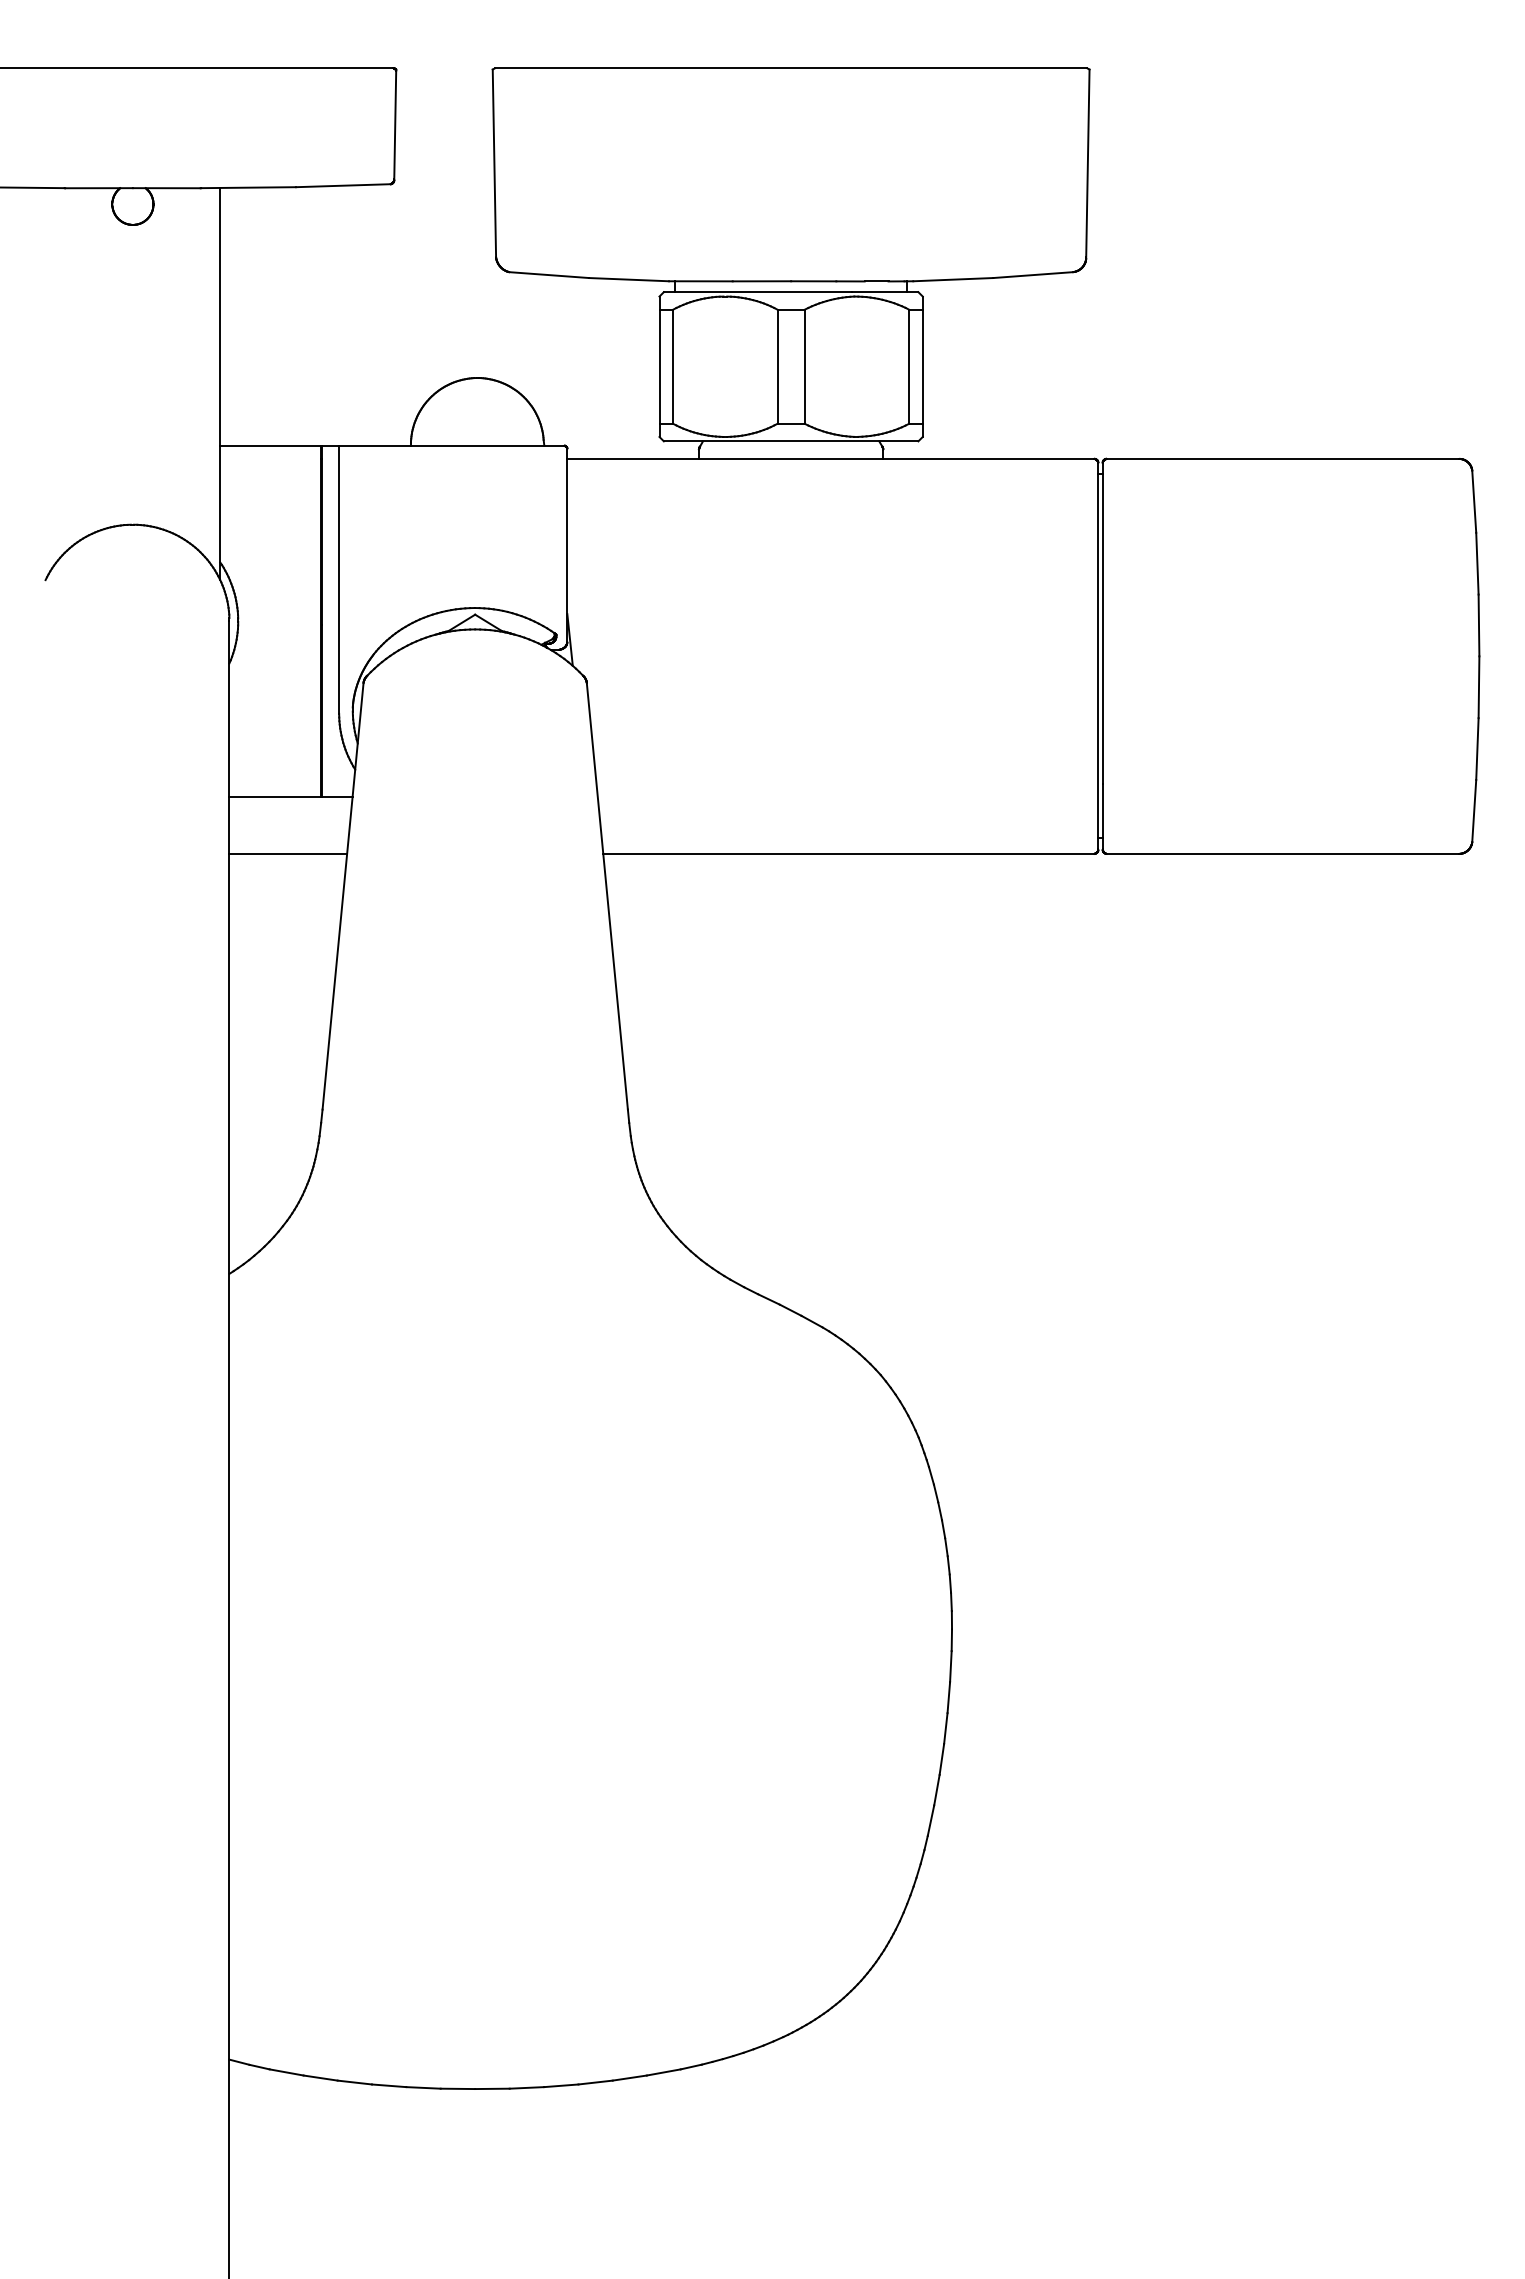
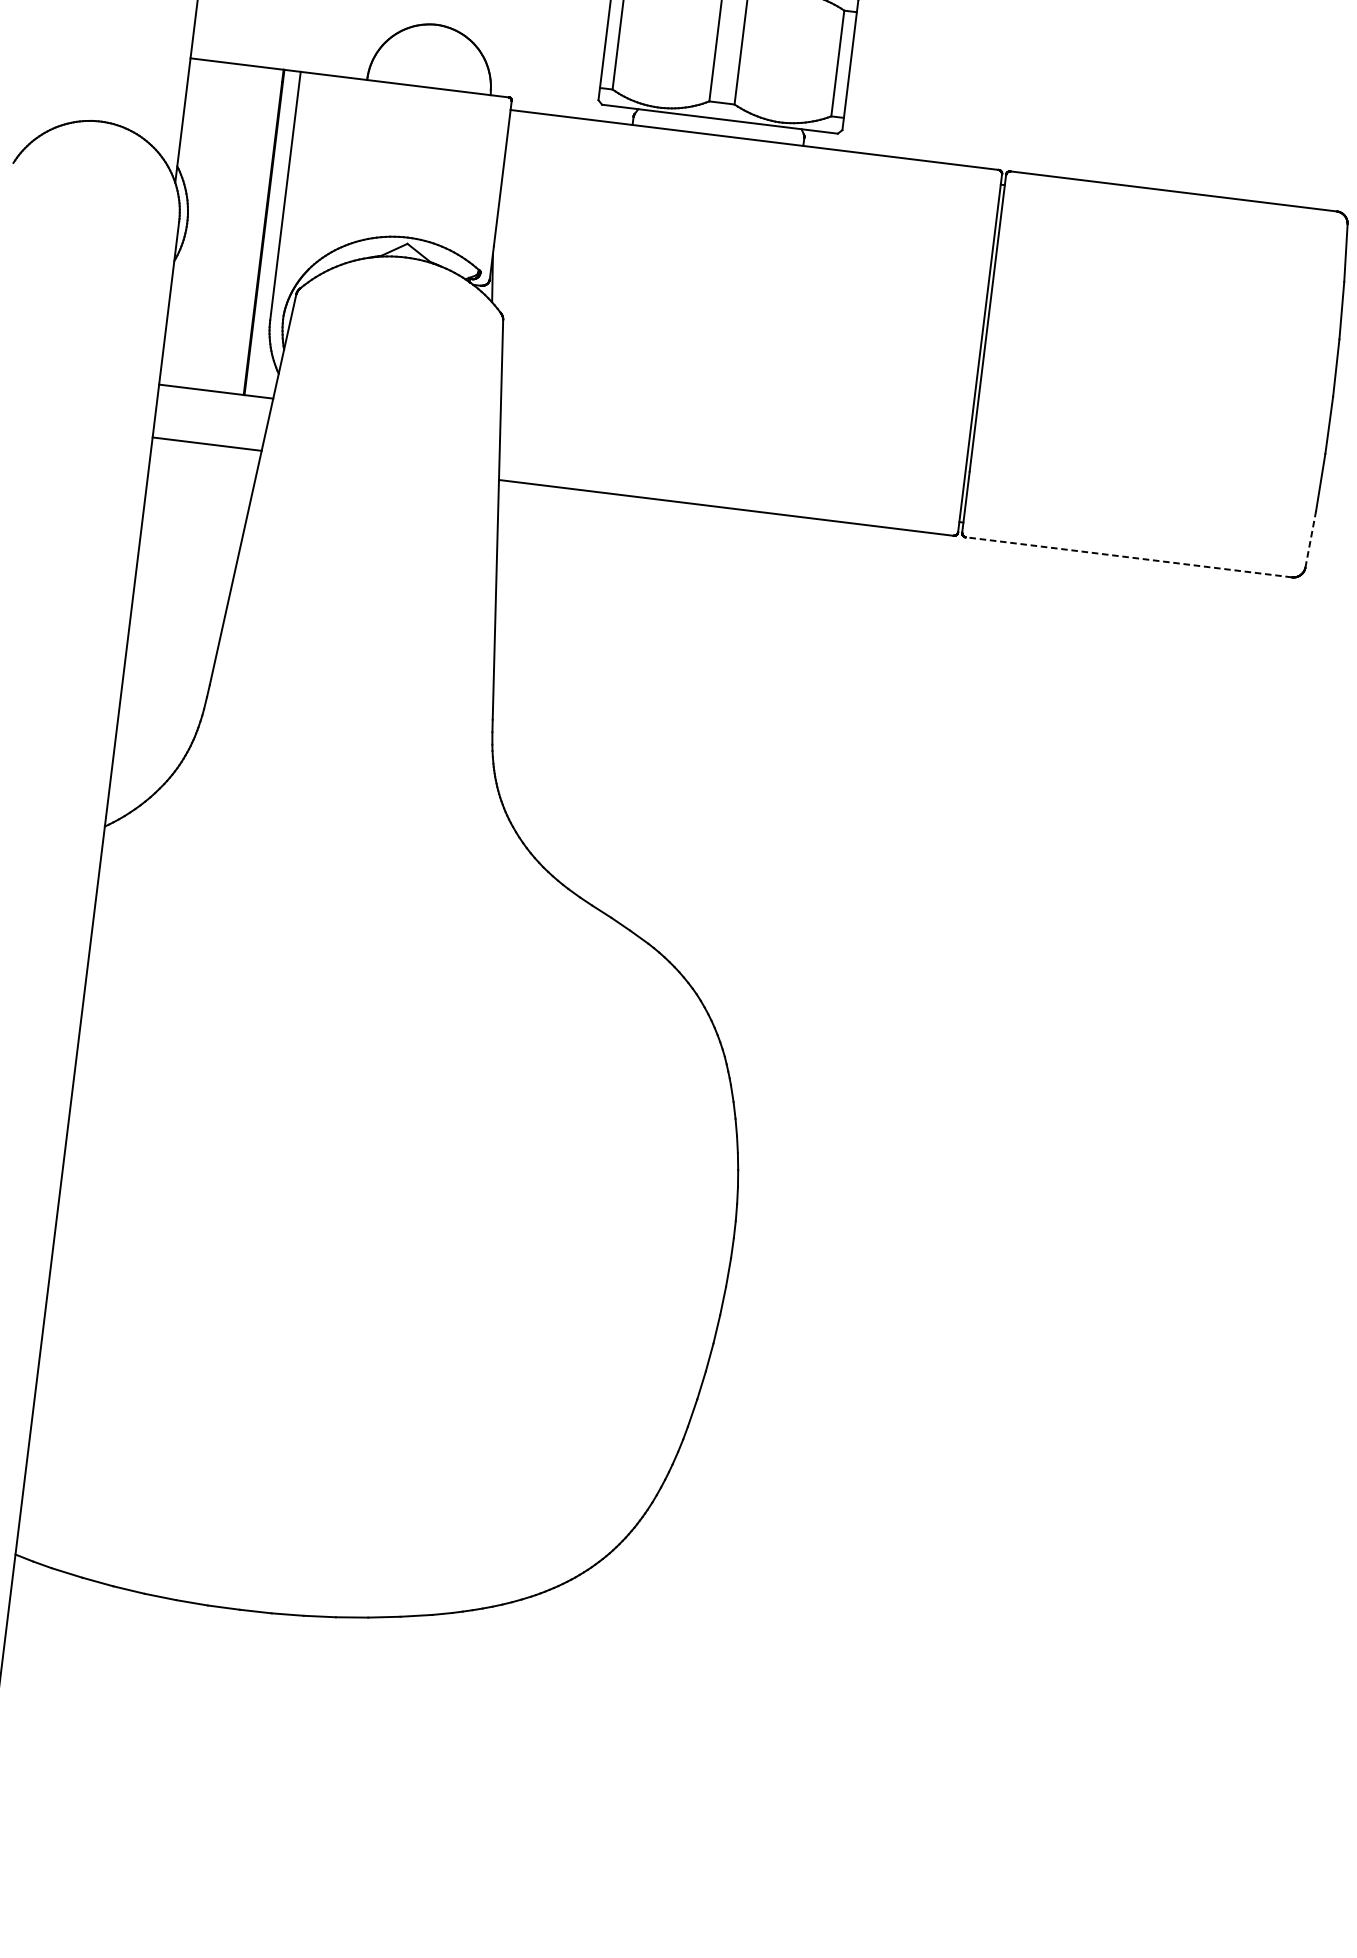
line: (1474, 810) -> (1311, 538), solid -> dashed
line: (1282, 853) -> (1128, 556), solid -> dashed

